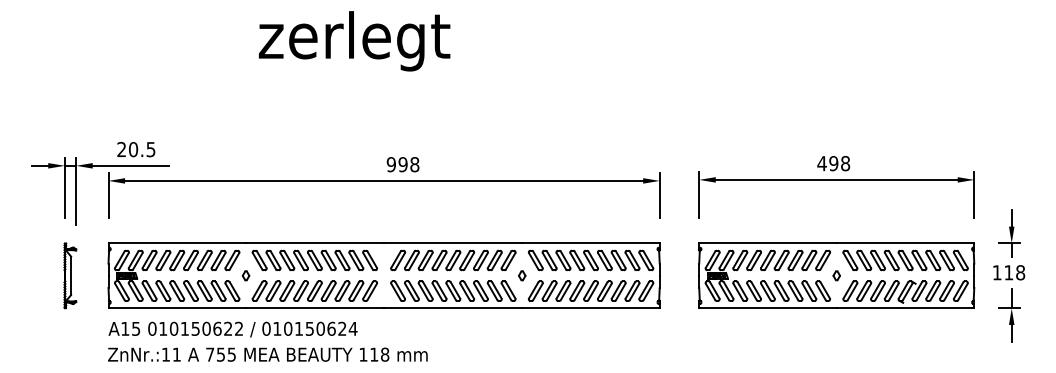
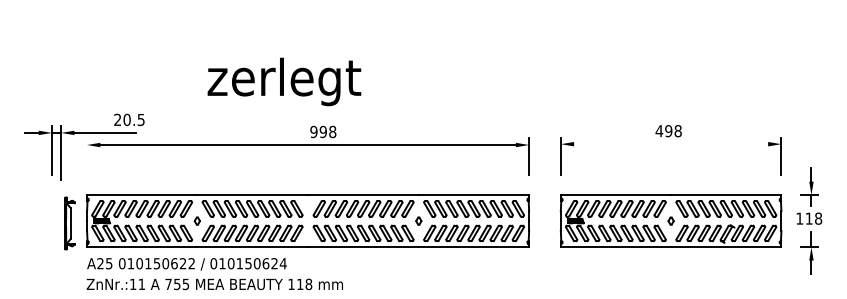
text: (354, 41) -> (284, 82), moved
text: (136, 149) -> (129, 119), moved
line: (836, 179) -> (670, 143), removed
line: (108, 195) -> (87, 156), removed
part: (70, 275) -> (70, 223), moved
text: (125, 328) -> (100, 263), A15 -> A25

